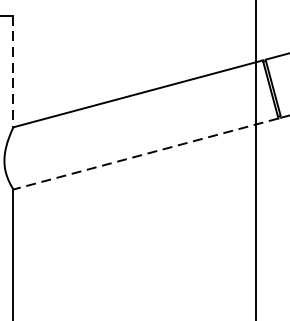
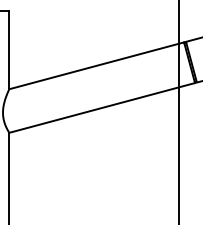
line: (13, 72) -> (9, 50), dashed -> solid
line: (145, 154) -> (101, 108), dashed -> solid

